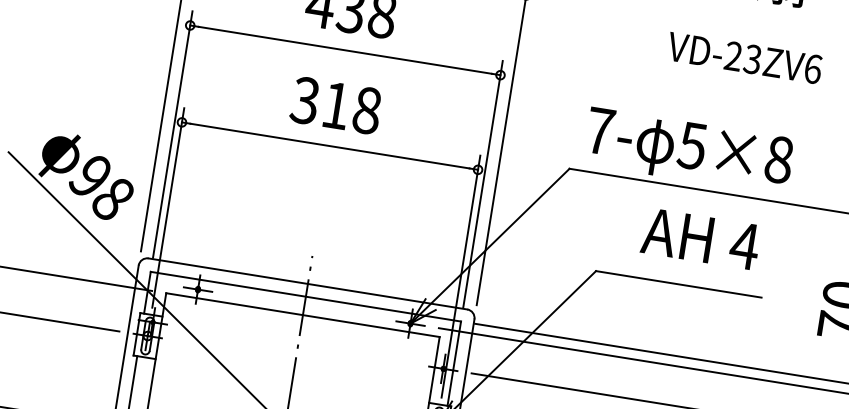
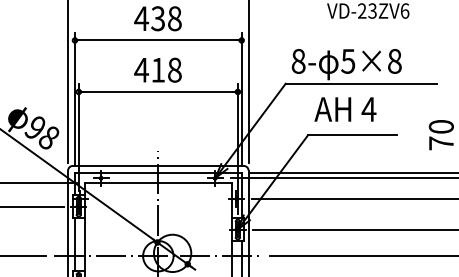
text: (305, 99) -> (141, 69), 318 -> 418
text: (599, 131) -> (298, 61), 7- -> 8-
text: (701, 239) -> (345, 109), moved

